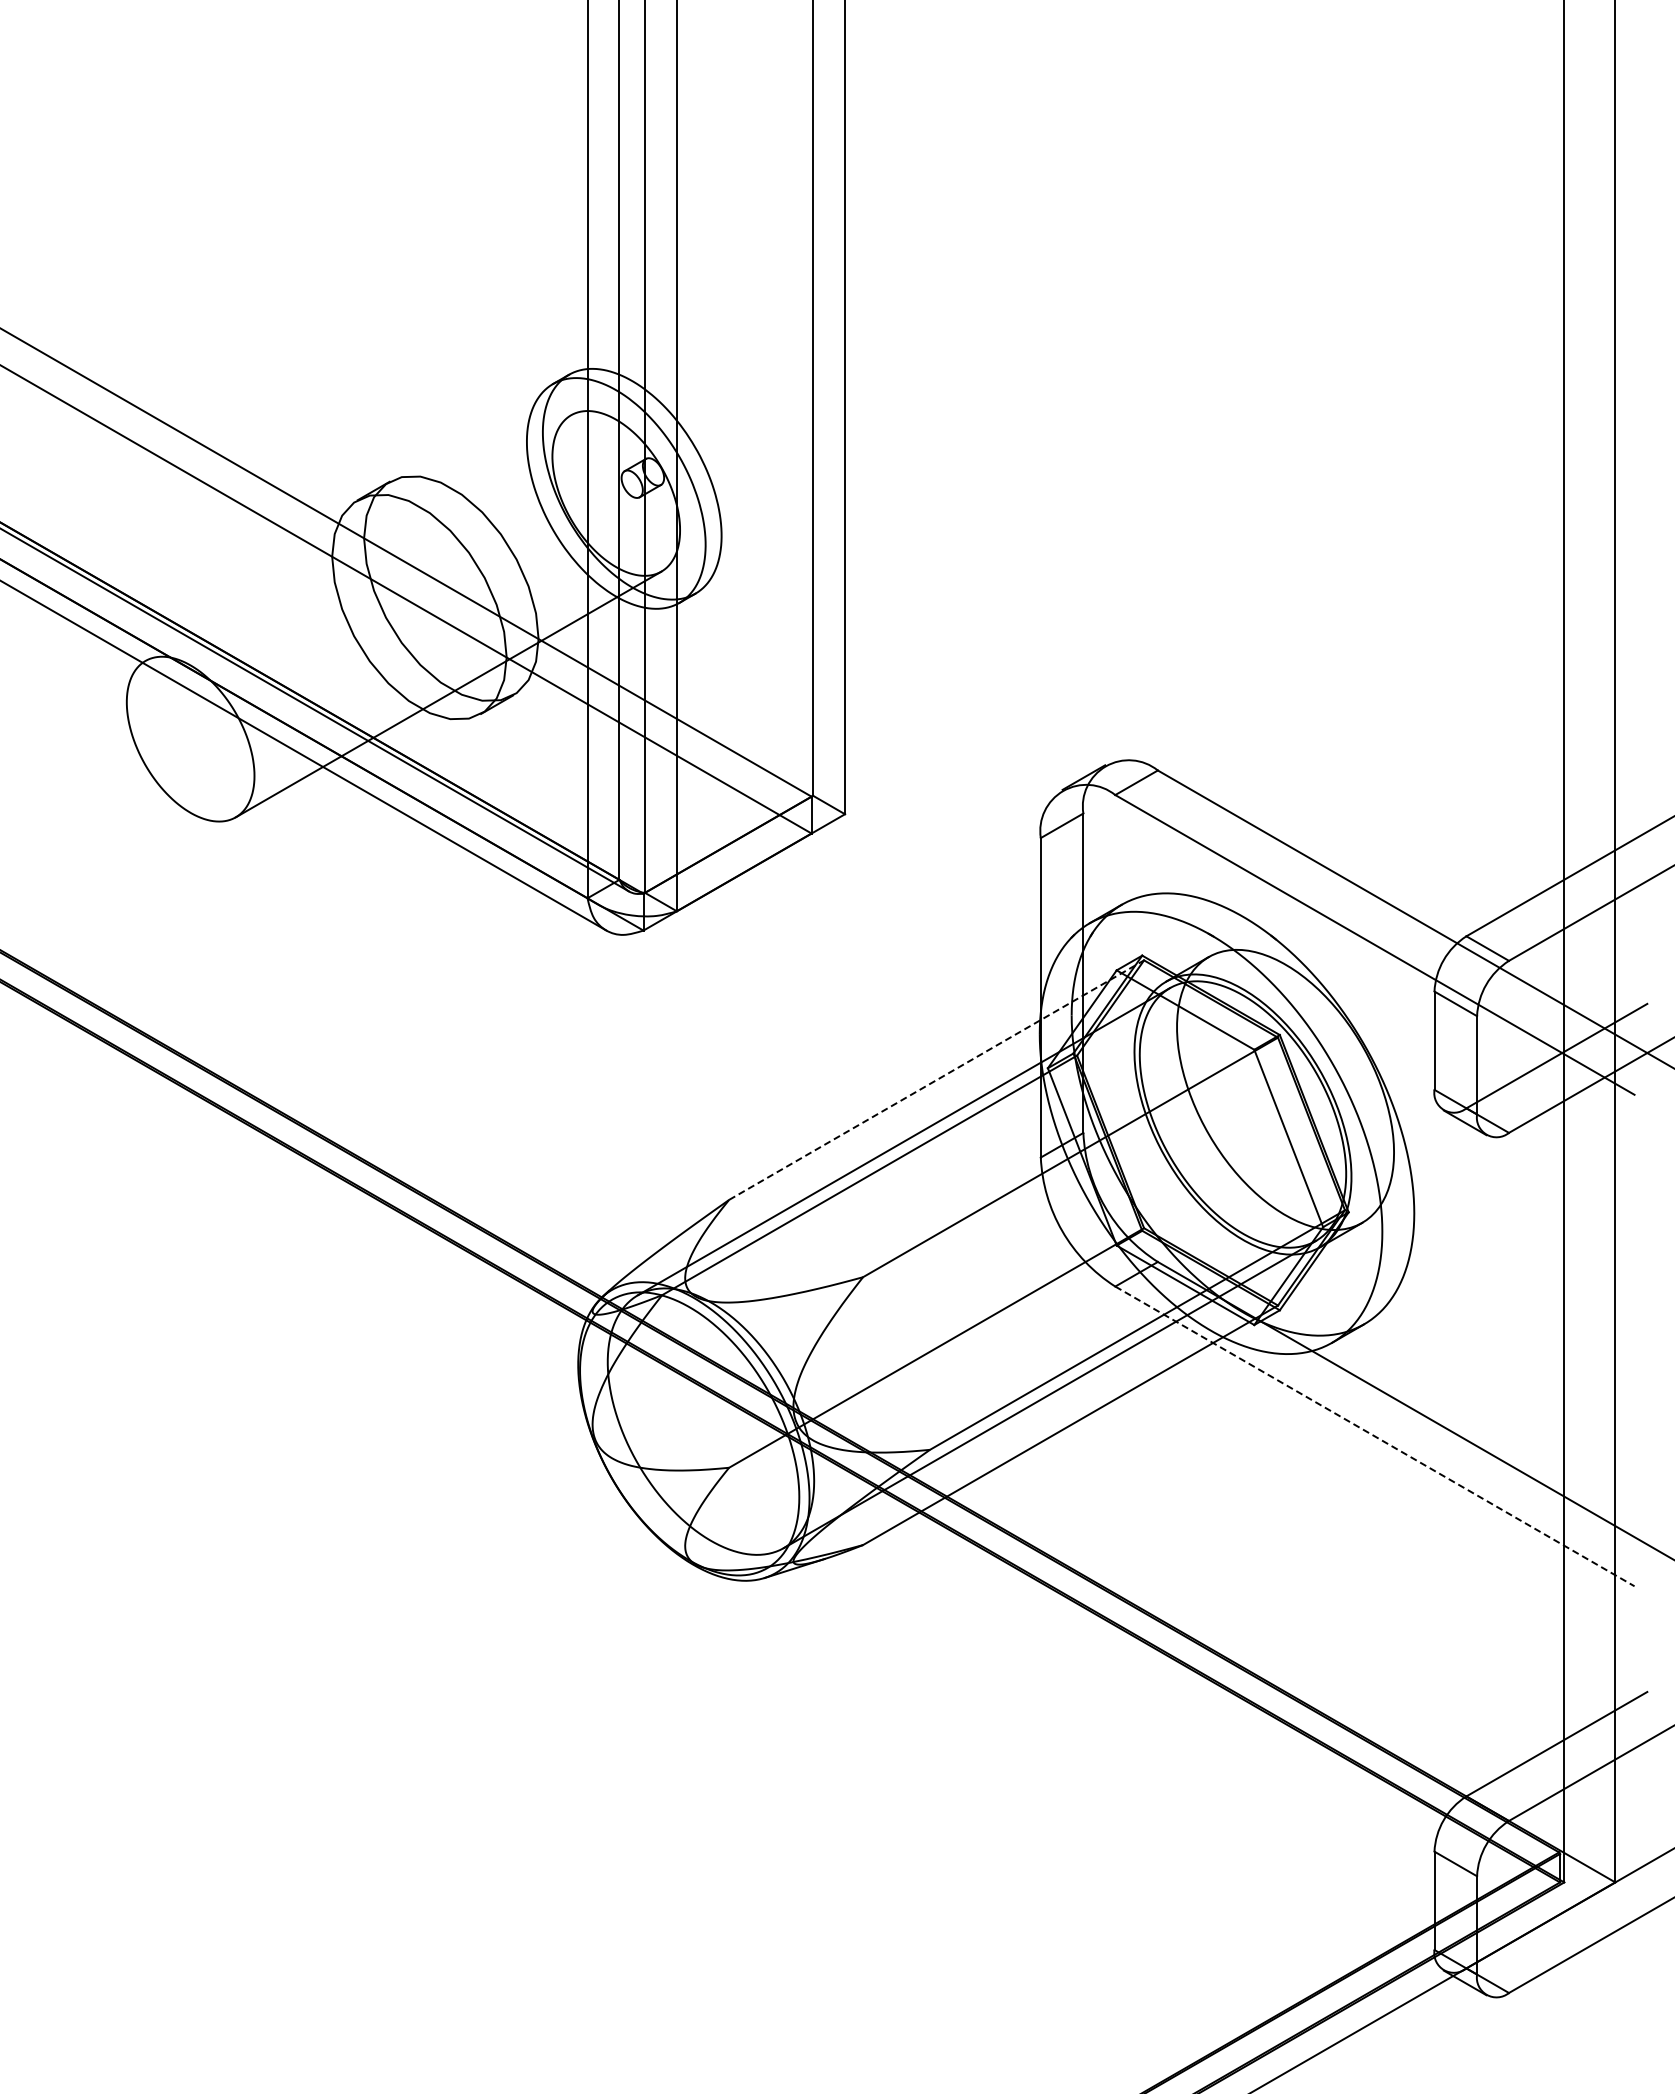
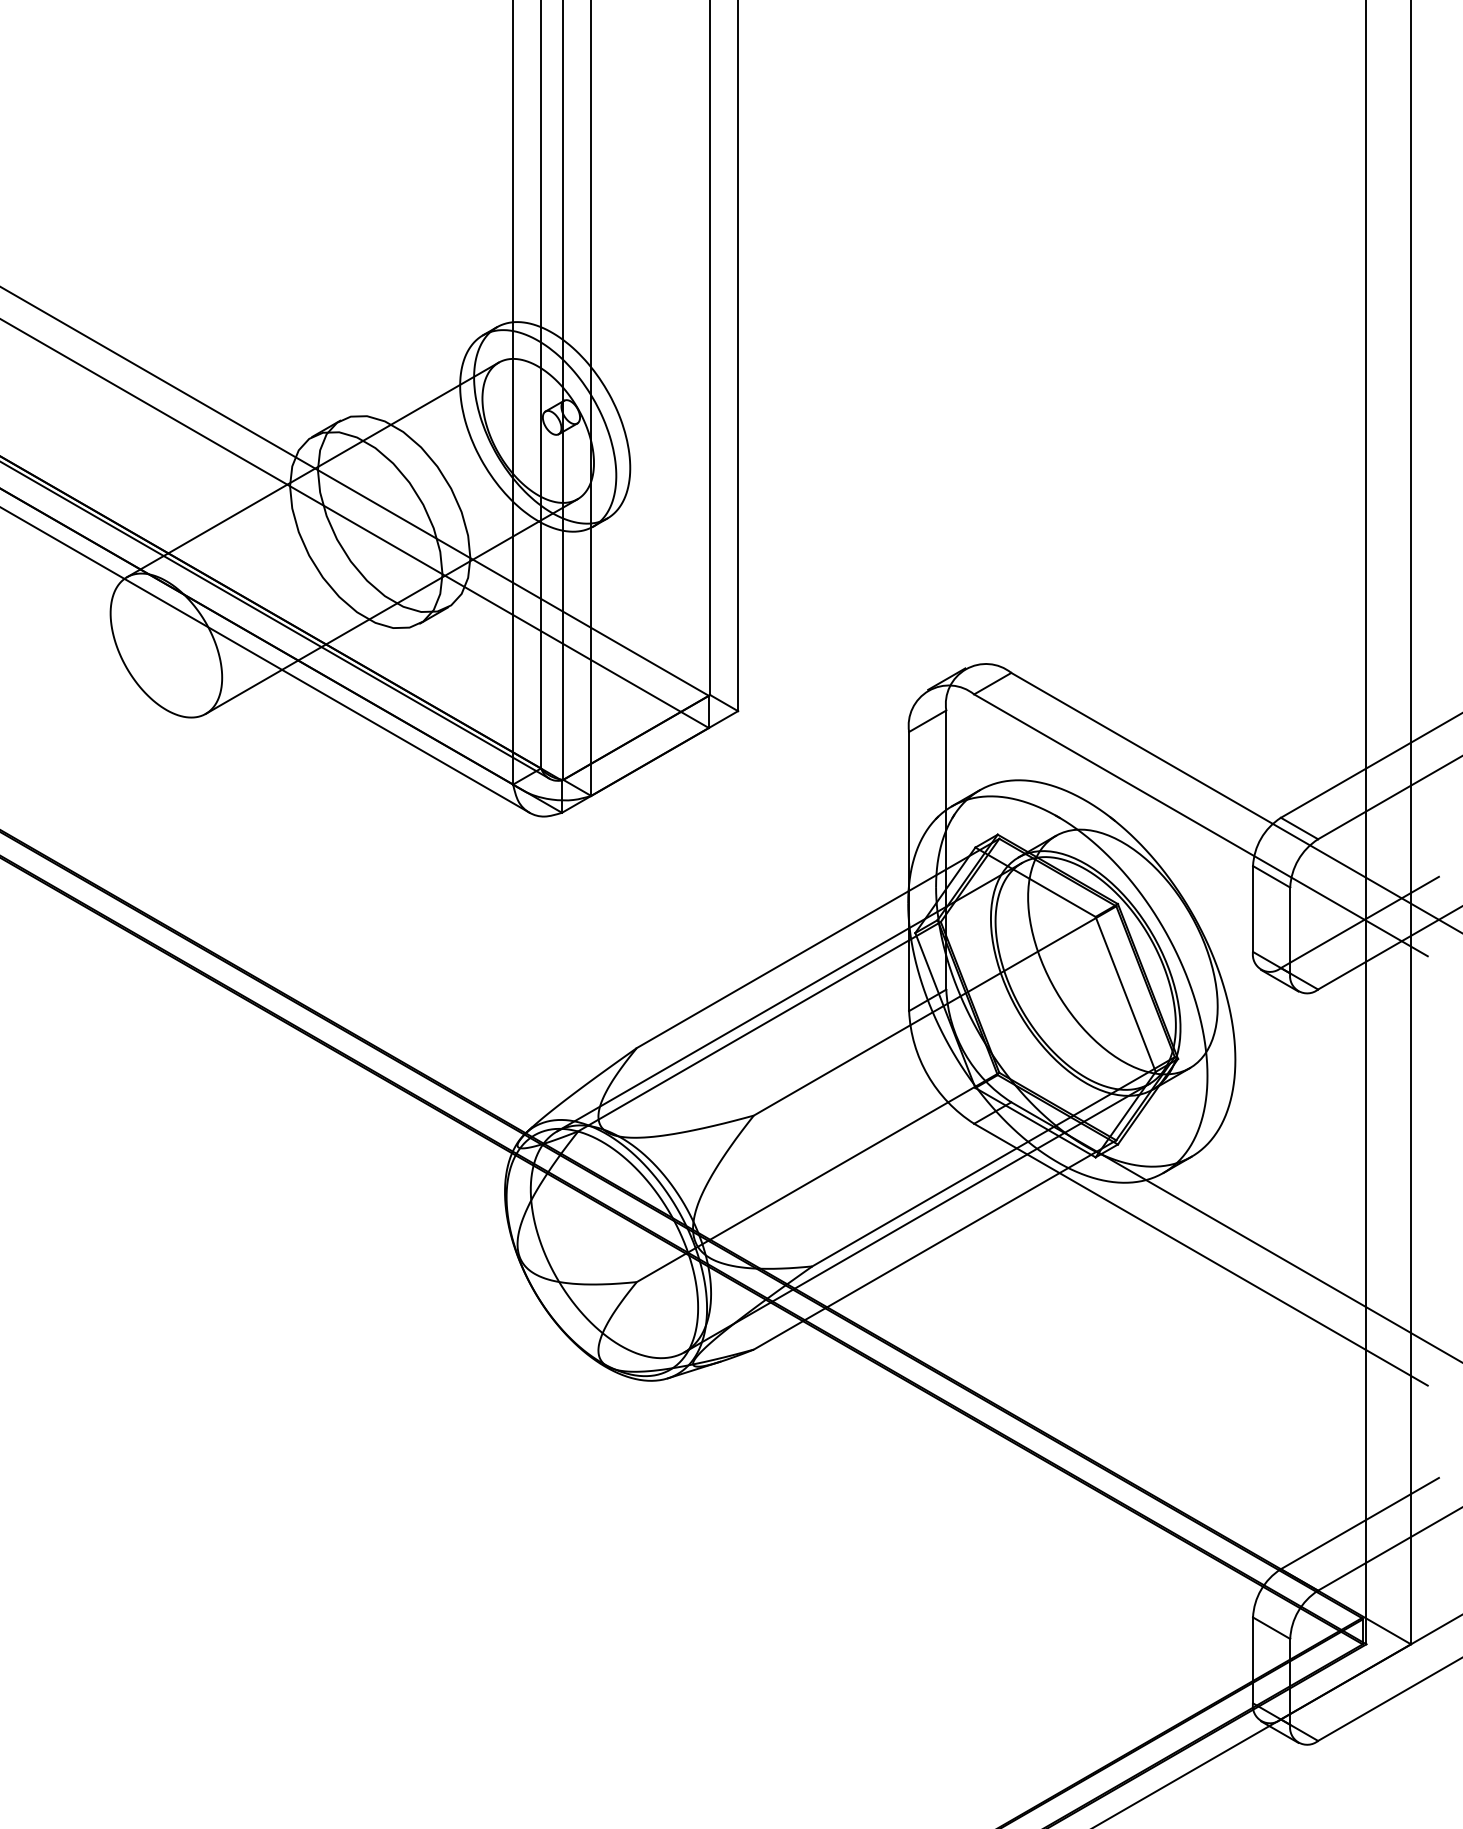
line: (358, 537) -> (313, 469), added
line: (936, 1080) -> (817, 943), dashed -> solid
line: (1374, 1436) -> (1200, 1254), dashed -> solid

